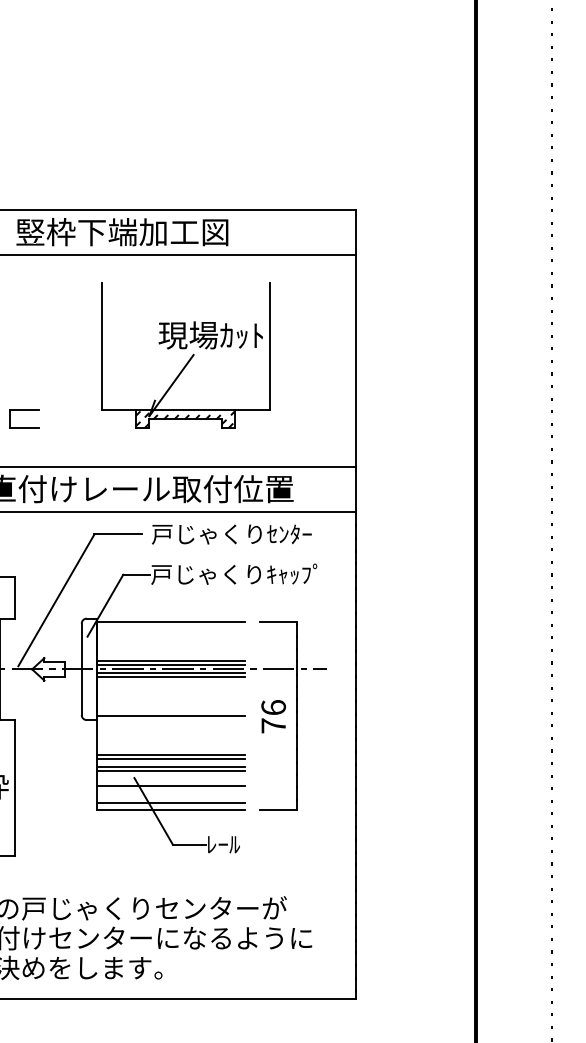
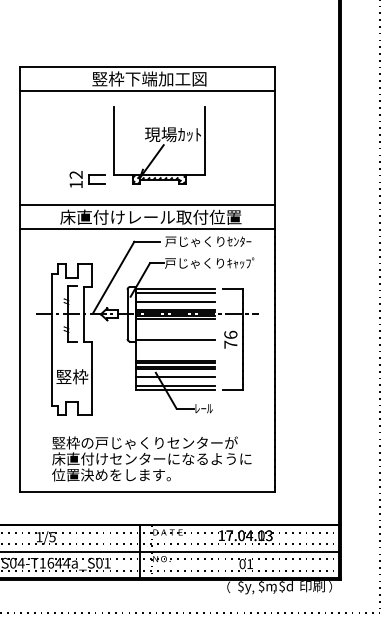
part: (185, 355) -> (159, 145), moved
line: (170, 630) -> (175, 293), added
line: (170, 647) -> (175, 302), added

